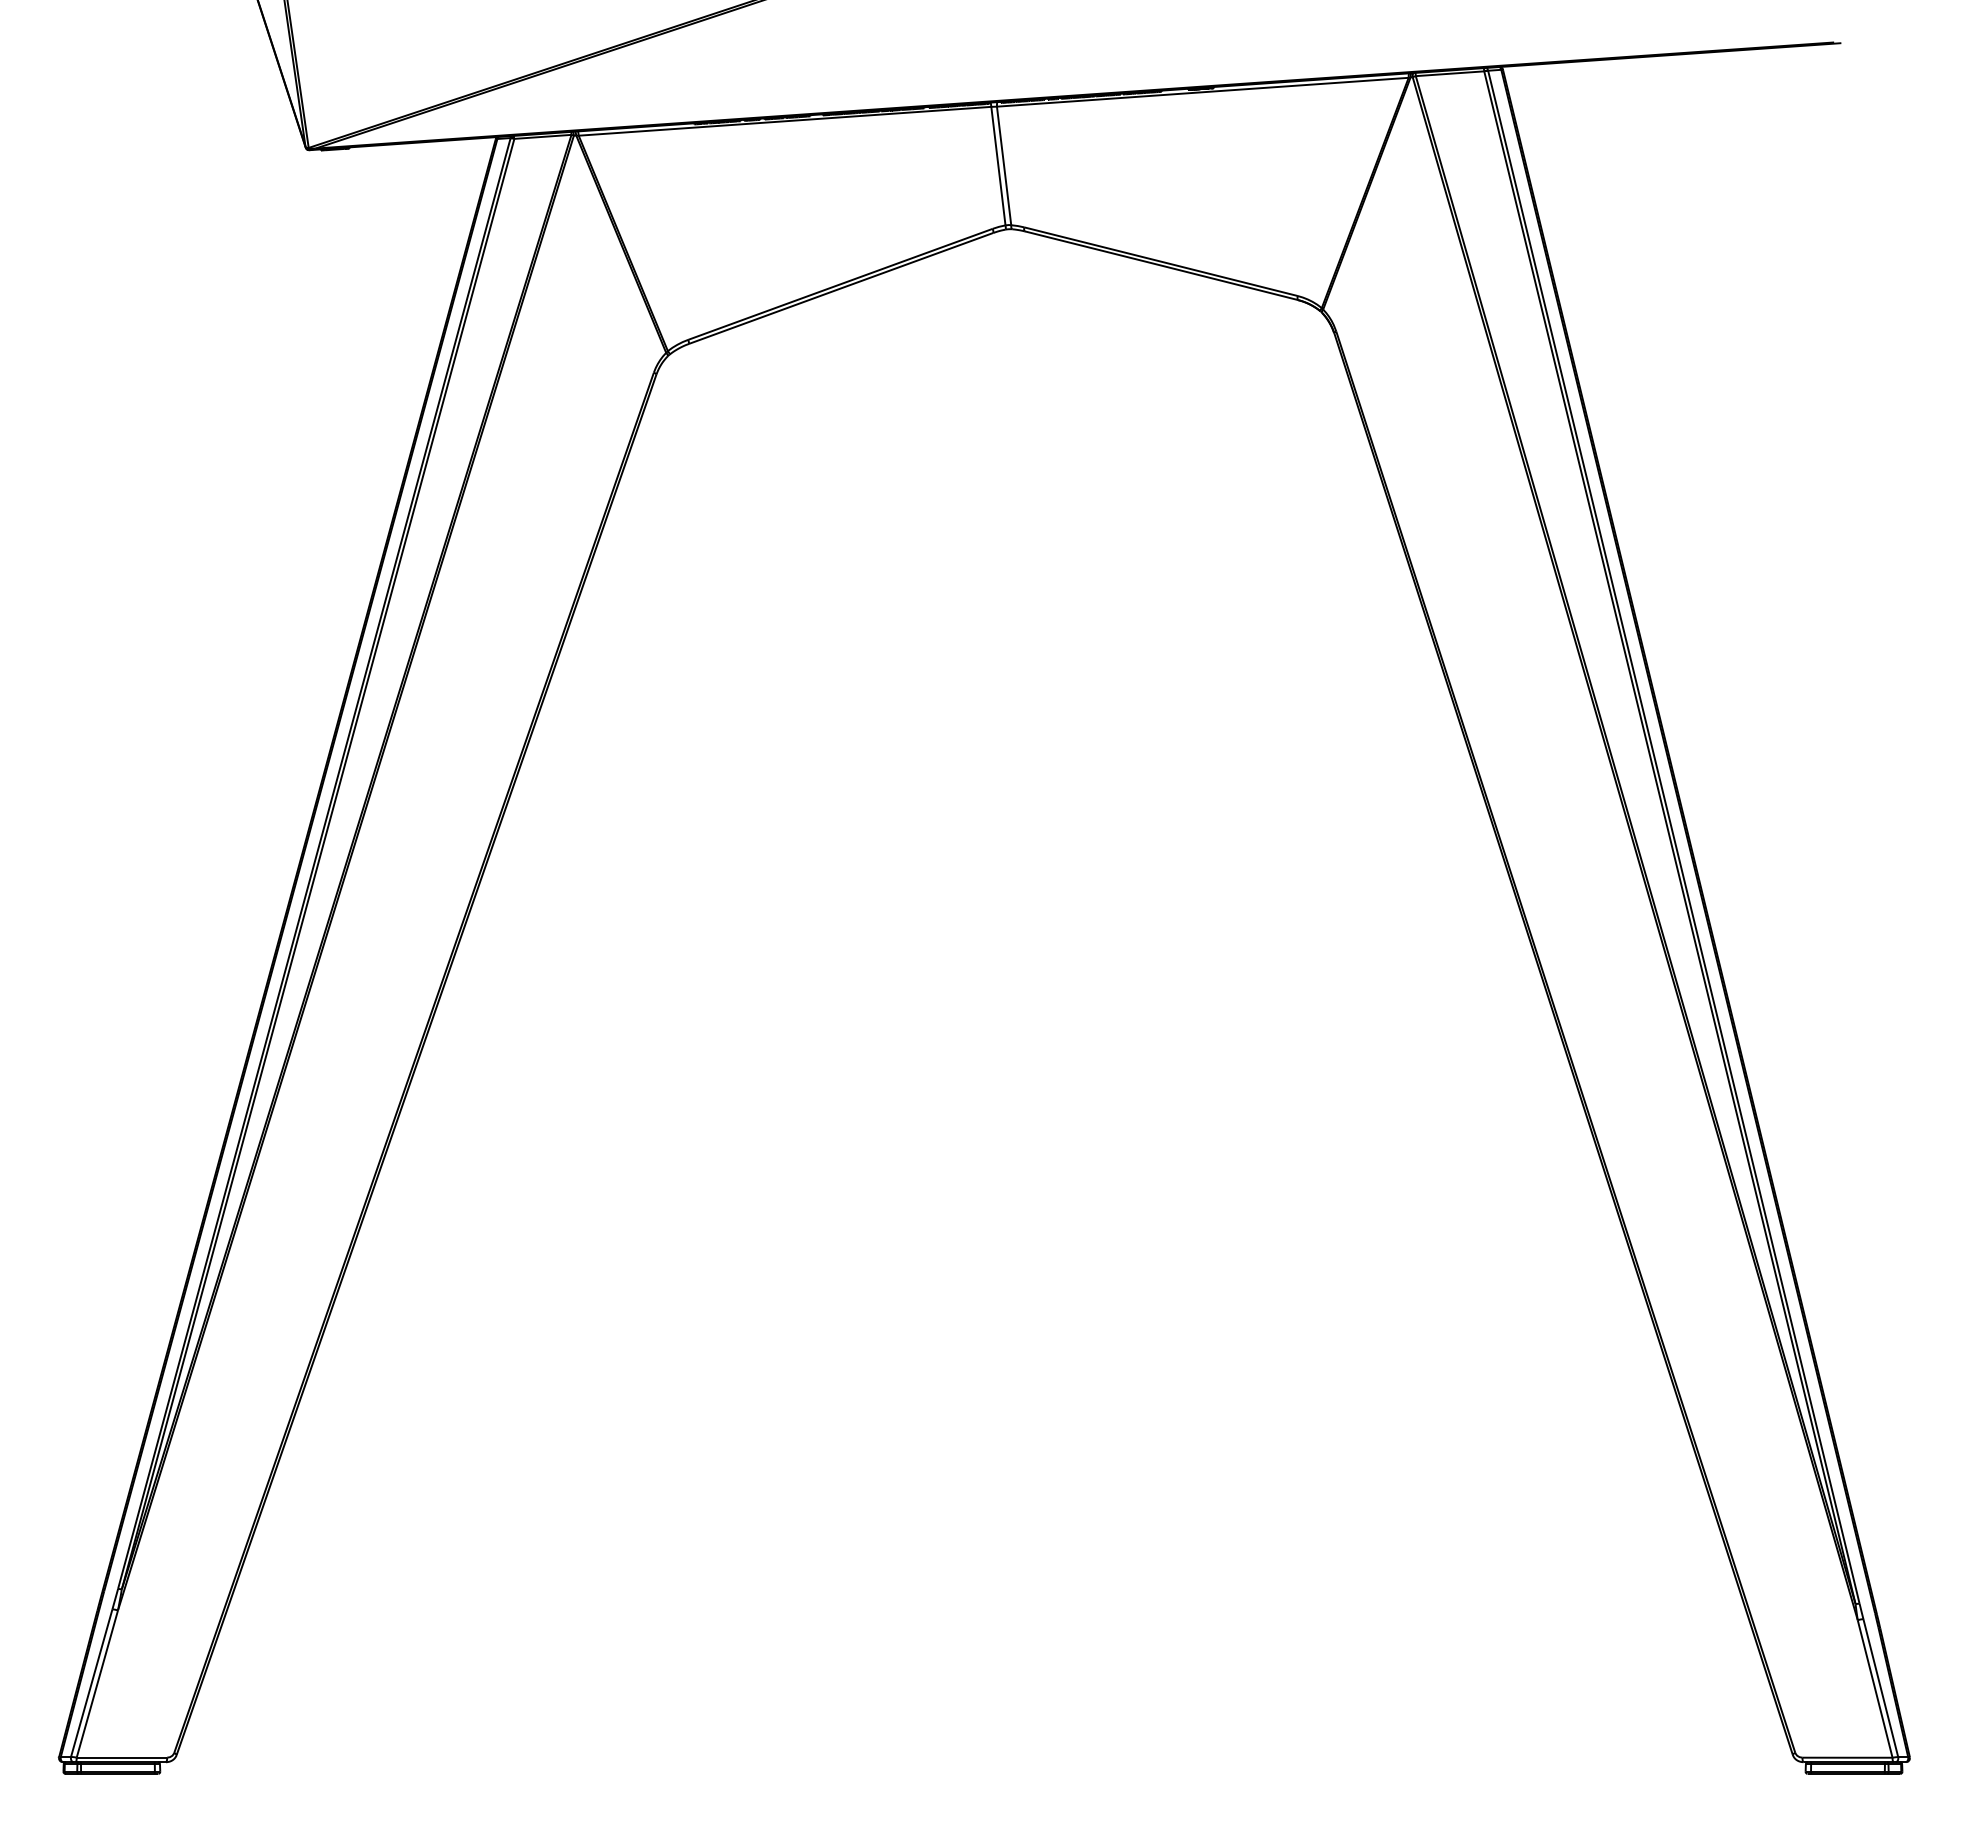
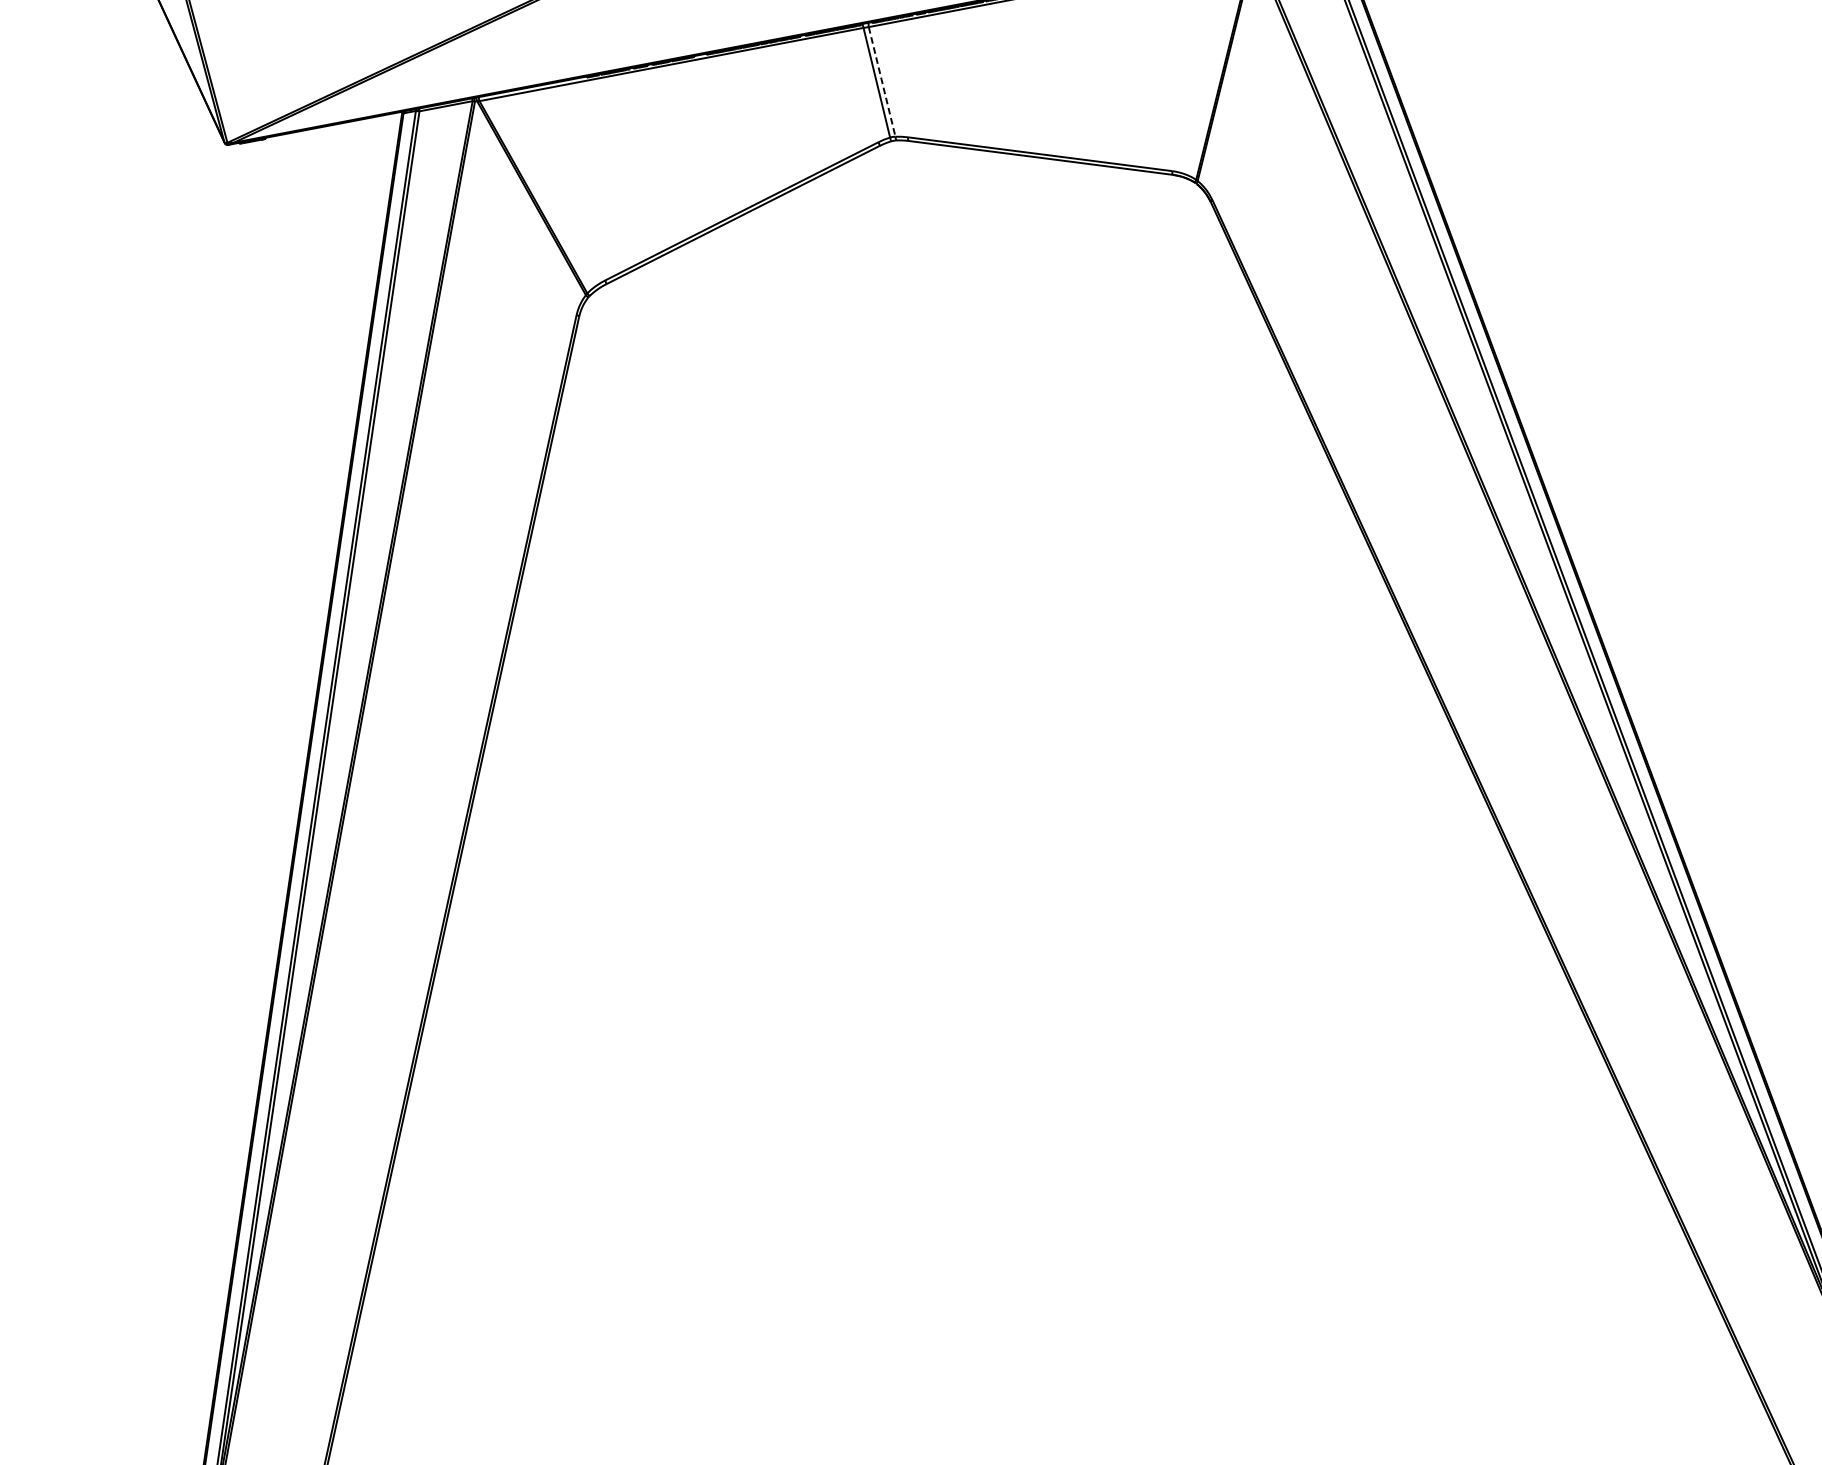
line: (1004, 166) -> (882, 82), solid -> dashed

